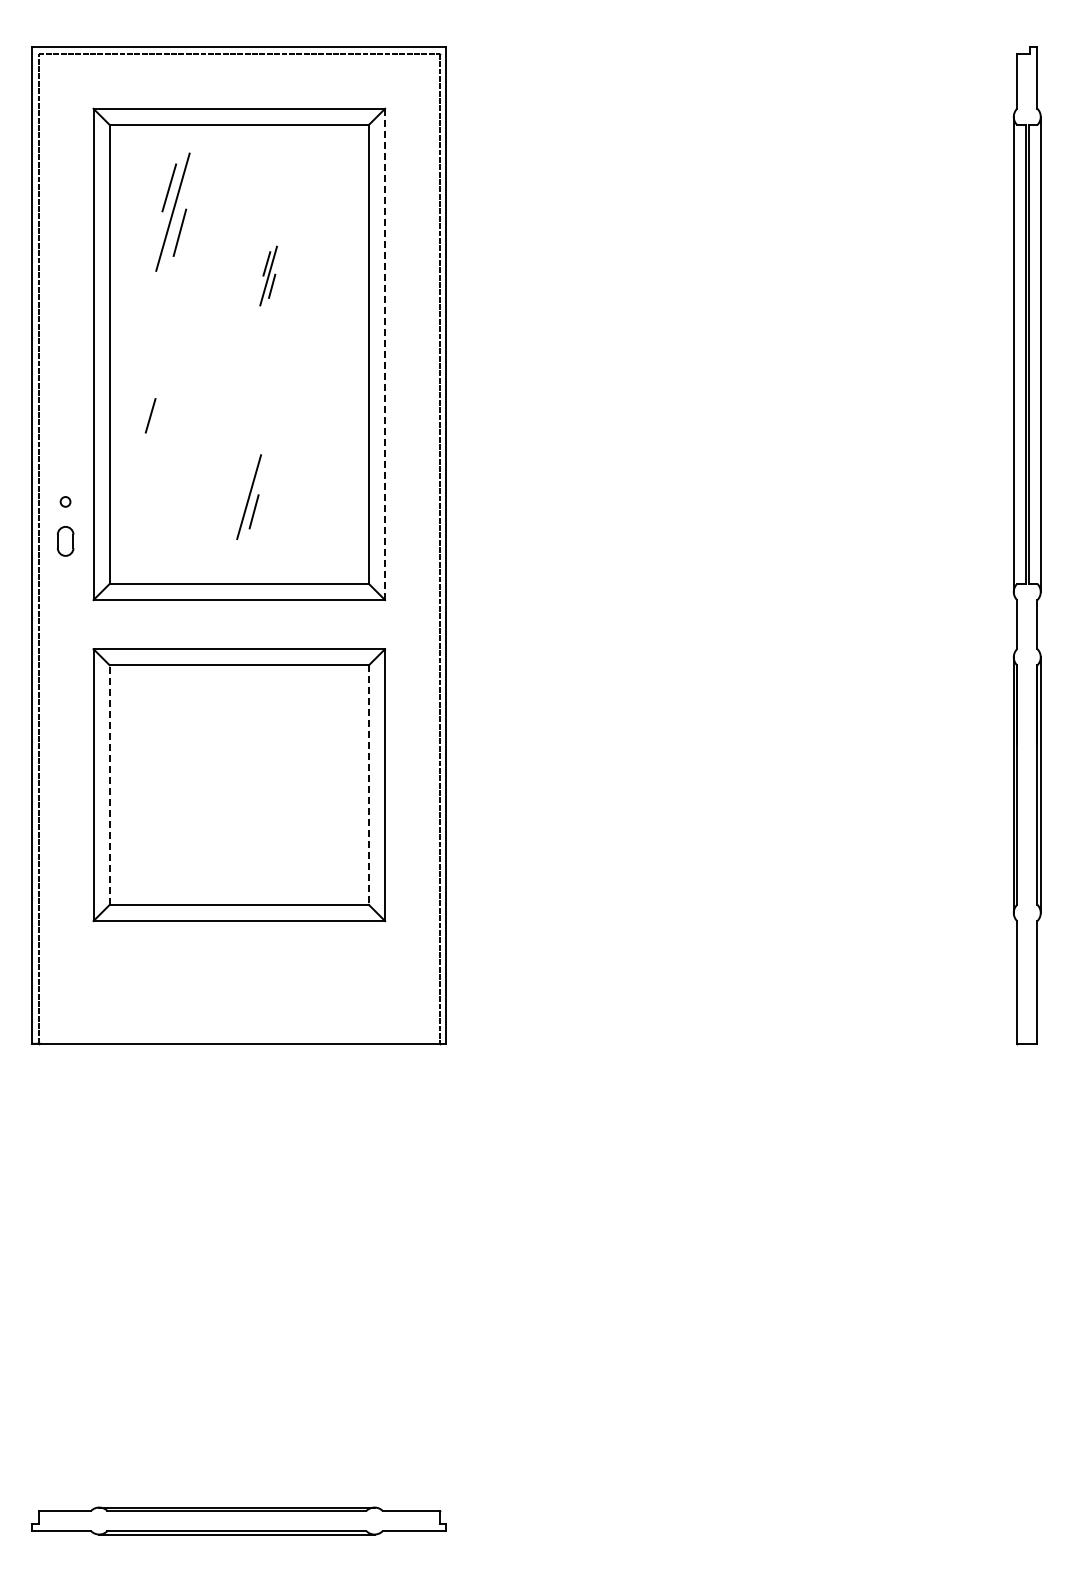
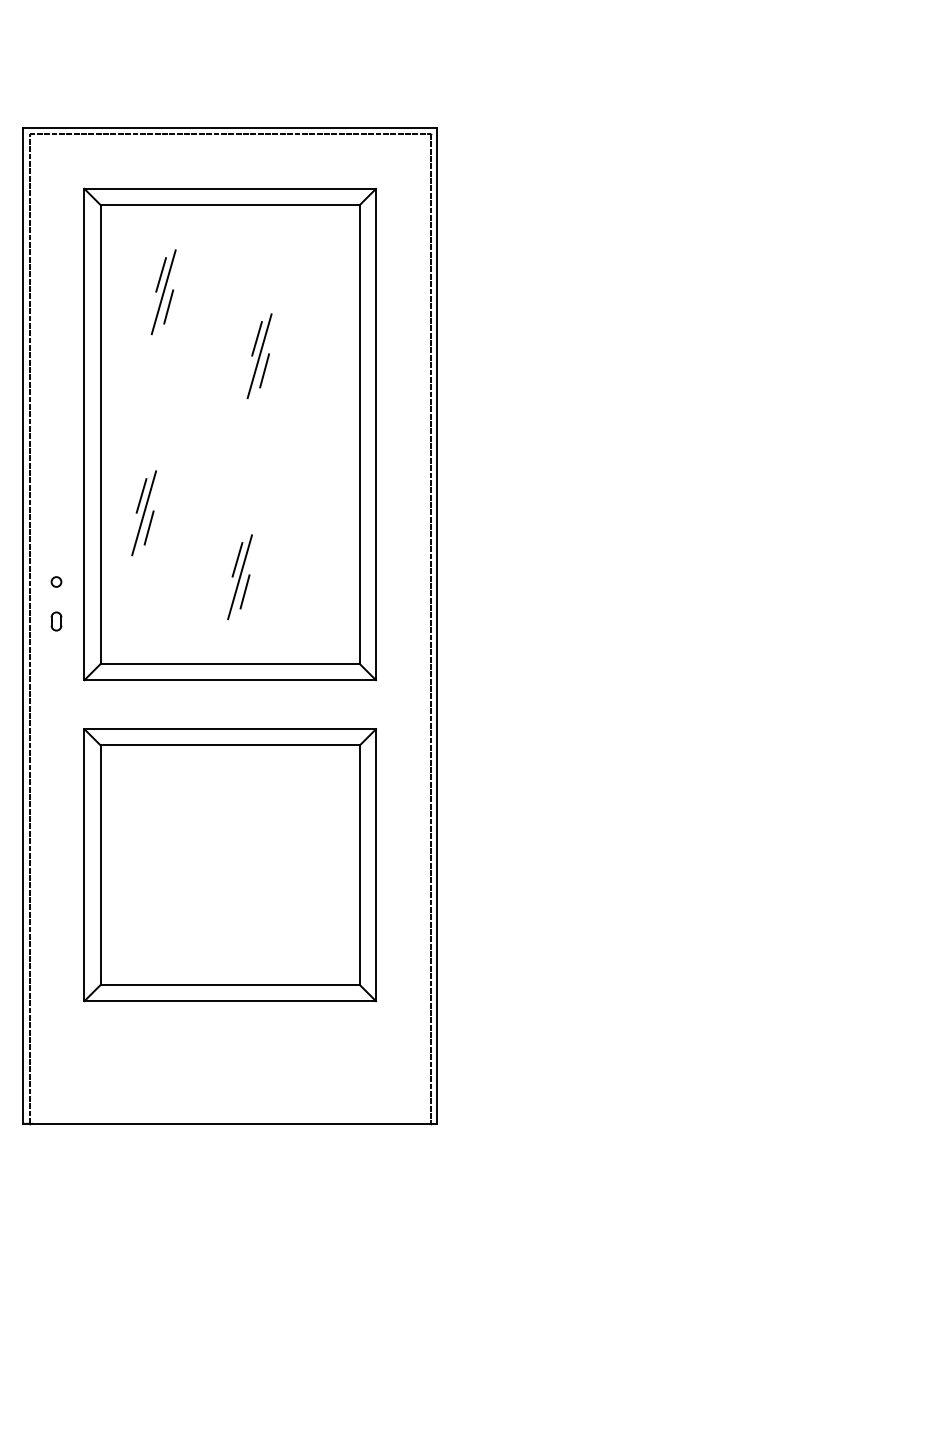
part: (172, 211) -> (163, 291), size x0.71
part: (268, 275) -> (259, 355), size x1.43
line: (385, 354) -> (376, 434), dashed -> solid
line: (153, 433) -> (144, 513), added
line: (157, 447) -> (148, 527), added
line: (246, 479) -> (237, 559), added
part: (65, 541) -> (56, 621), size x0.62
line: (109, 785) -> (100, 865), dashed -> solid
line: (368, 785) -> (359, 865), dashed -> solid

